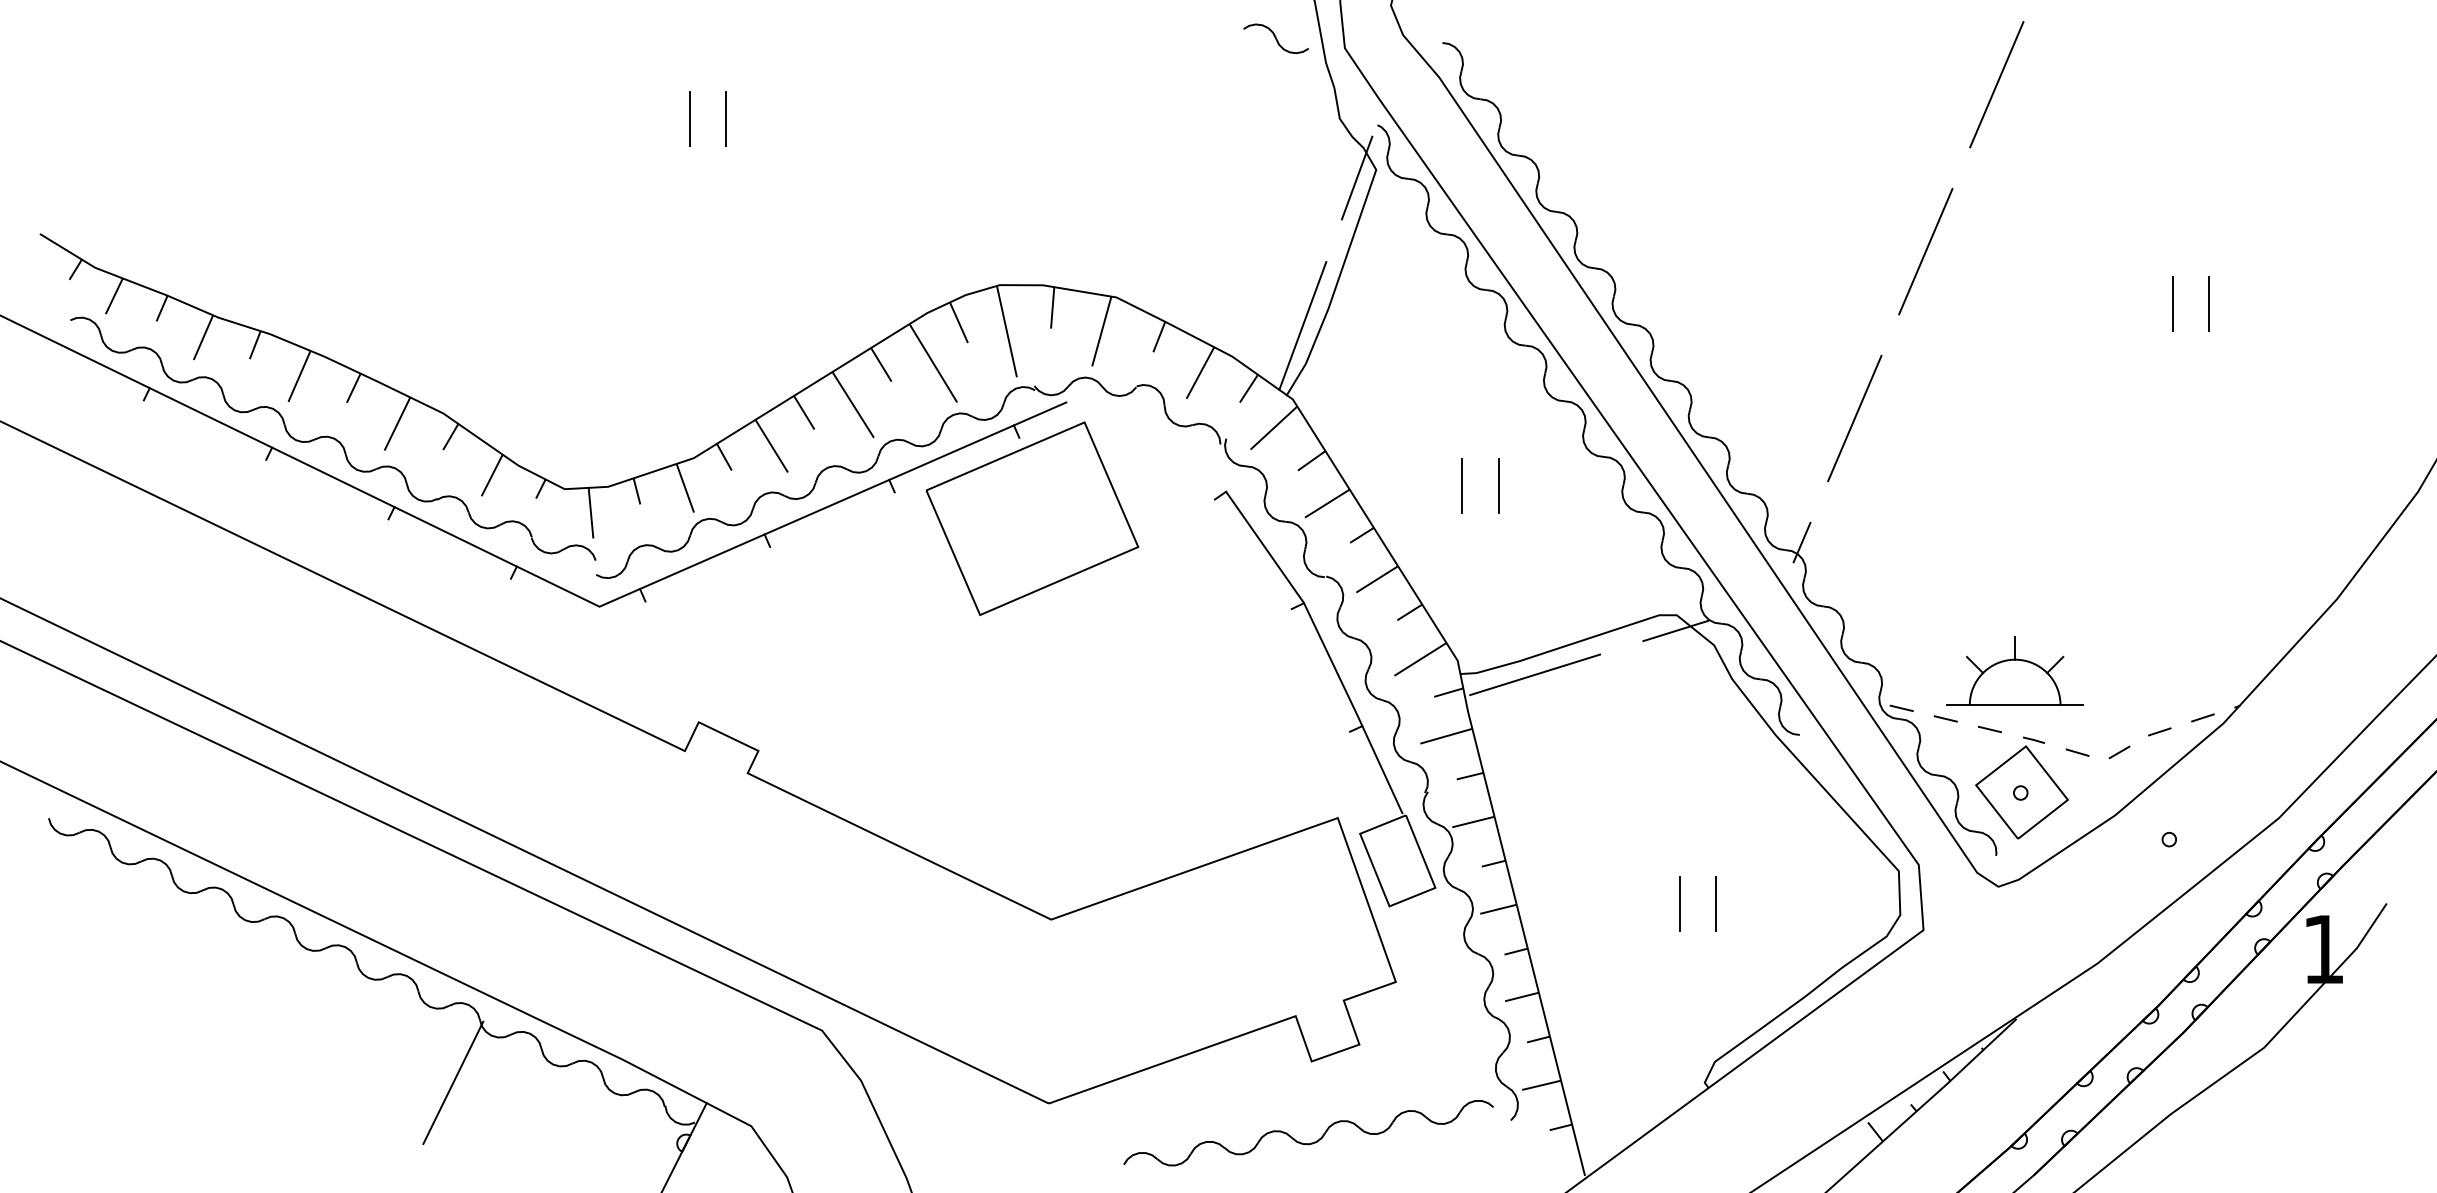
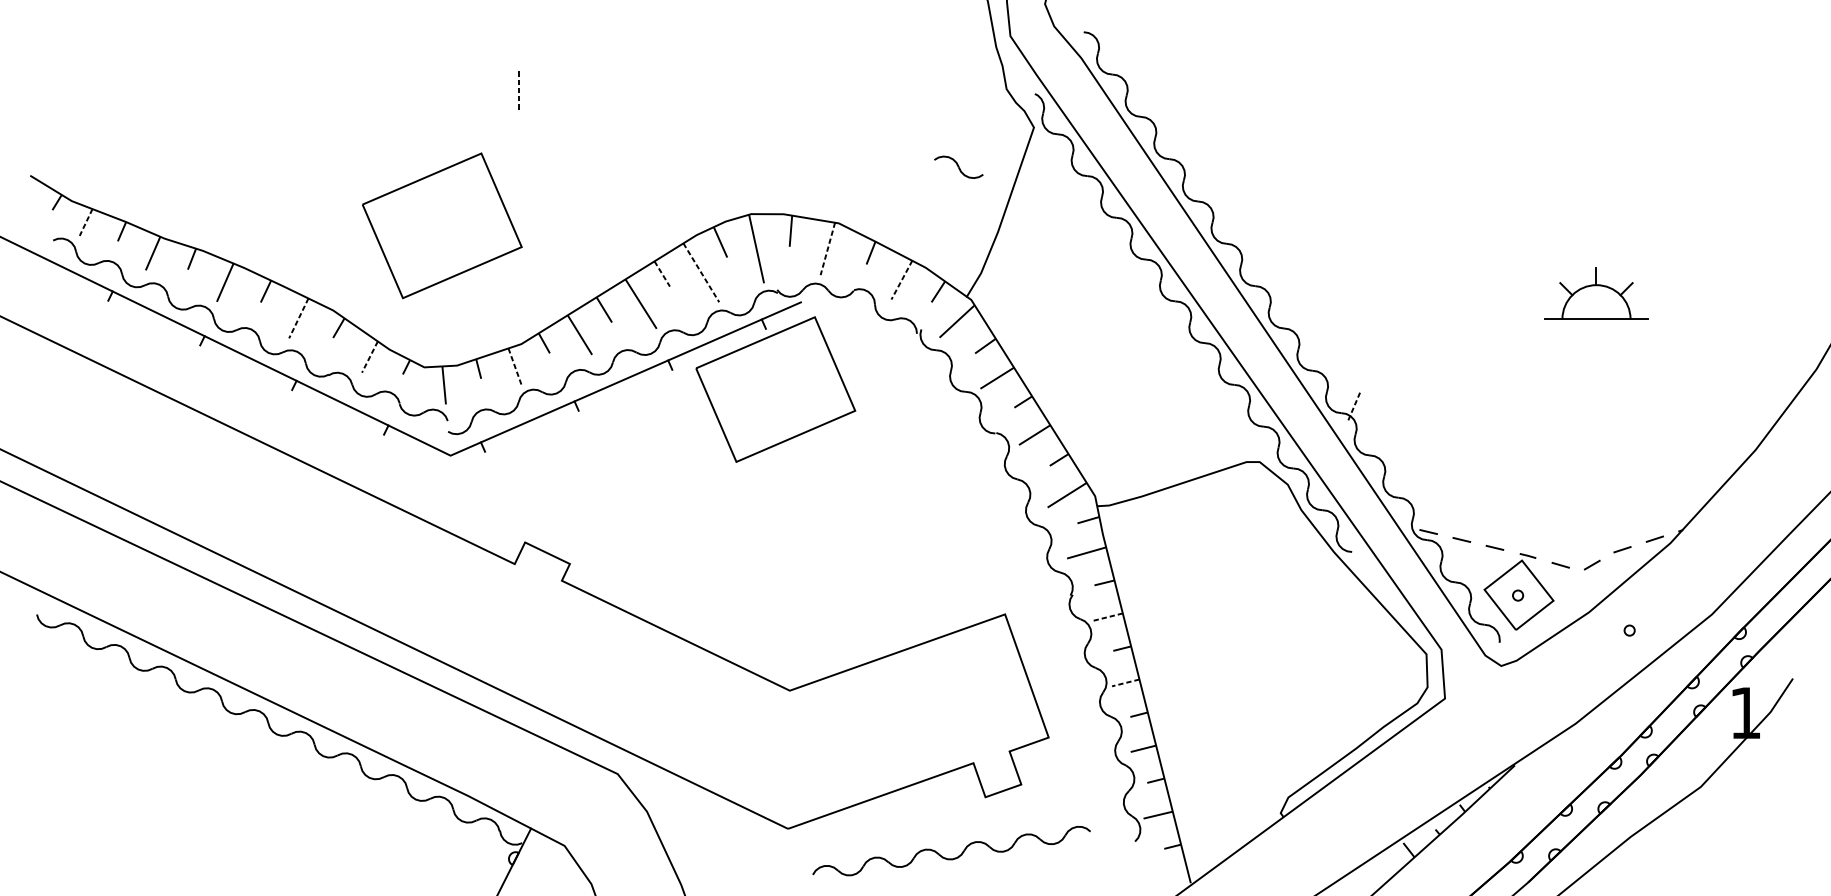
part: (1275, 38) -> (958, 167), moved
line: (1996, 84) -> (1499, 63), removed
line: (690, 118) -> (518, 88), solid -> dashed
line: (726, 118) -> (545, 88), removed
line: (1356, 177) -> (1019, 133), removed
line: (1925, 251) -> (1446, 188), removed
line: (114, 296) -> (86, 222), solid -> dashed
part: (588, 300) -> (442, 225), added
line: (2172, 303) -> (1632, 227), removed
line: (2209, 303) -> (1659, 227), removed
line: (1302, 325) -> (978, 244), removed
line: (1101, 331) -> (827, 248), solid -> dashed
line: (933, 363) -> (701, 272), solid -> dashed
line: (881, 364) -> (662, 273), solid -> dashed
line: (1200, 373) -> (901, 280), solid -> dashed
line: (1854, 418) -> (1393, 314), removed
line: (397, 423) -> (298, 318), solid -> dashed
line: (491, 475) -> (369, 357), solid -> dashed
line: (1462, 485) -> (1098, 364), removed
line: (1498, 485) -> (1125, 364), removed
line: (685, 488) -> (515, 366), solid -> dashed
line: (1801, 543) -> (1353, 408), solid -> dashed
line: (1675, 630) -> (1258, 473), removed
part: (2014, 670) -> (1595, 293), moved
line: (1535, 674) -> (1153, 506), removed
part: (1343, 688) -> (1009, 517), removed
line: (1473, 822) -> (1107, 617), solid -> dashed
line: (1679, 904) -> (1261, 679), removed
line: (1716, 904) -> (1289, 679), removed
line: (1498, 909) -> (1125, 683), solid -> dashed
line: (453, 1082) -> (340, 813), removed
part: (1311, 1142) -> (953, 858), moved

